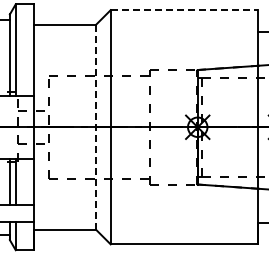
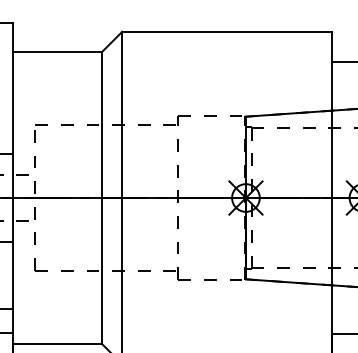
line: (184, 10) -> (227, 32), dashed -> solid
line: (96, 127) -> (102, 198), dashed -> solid

